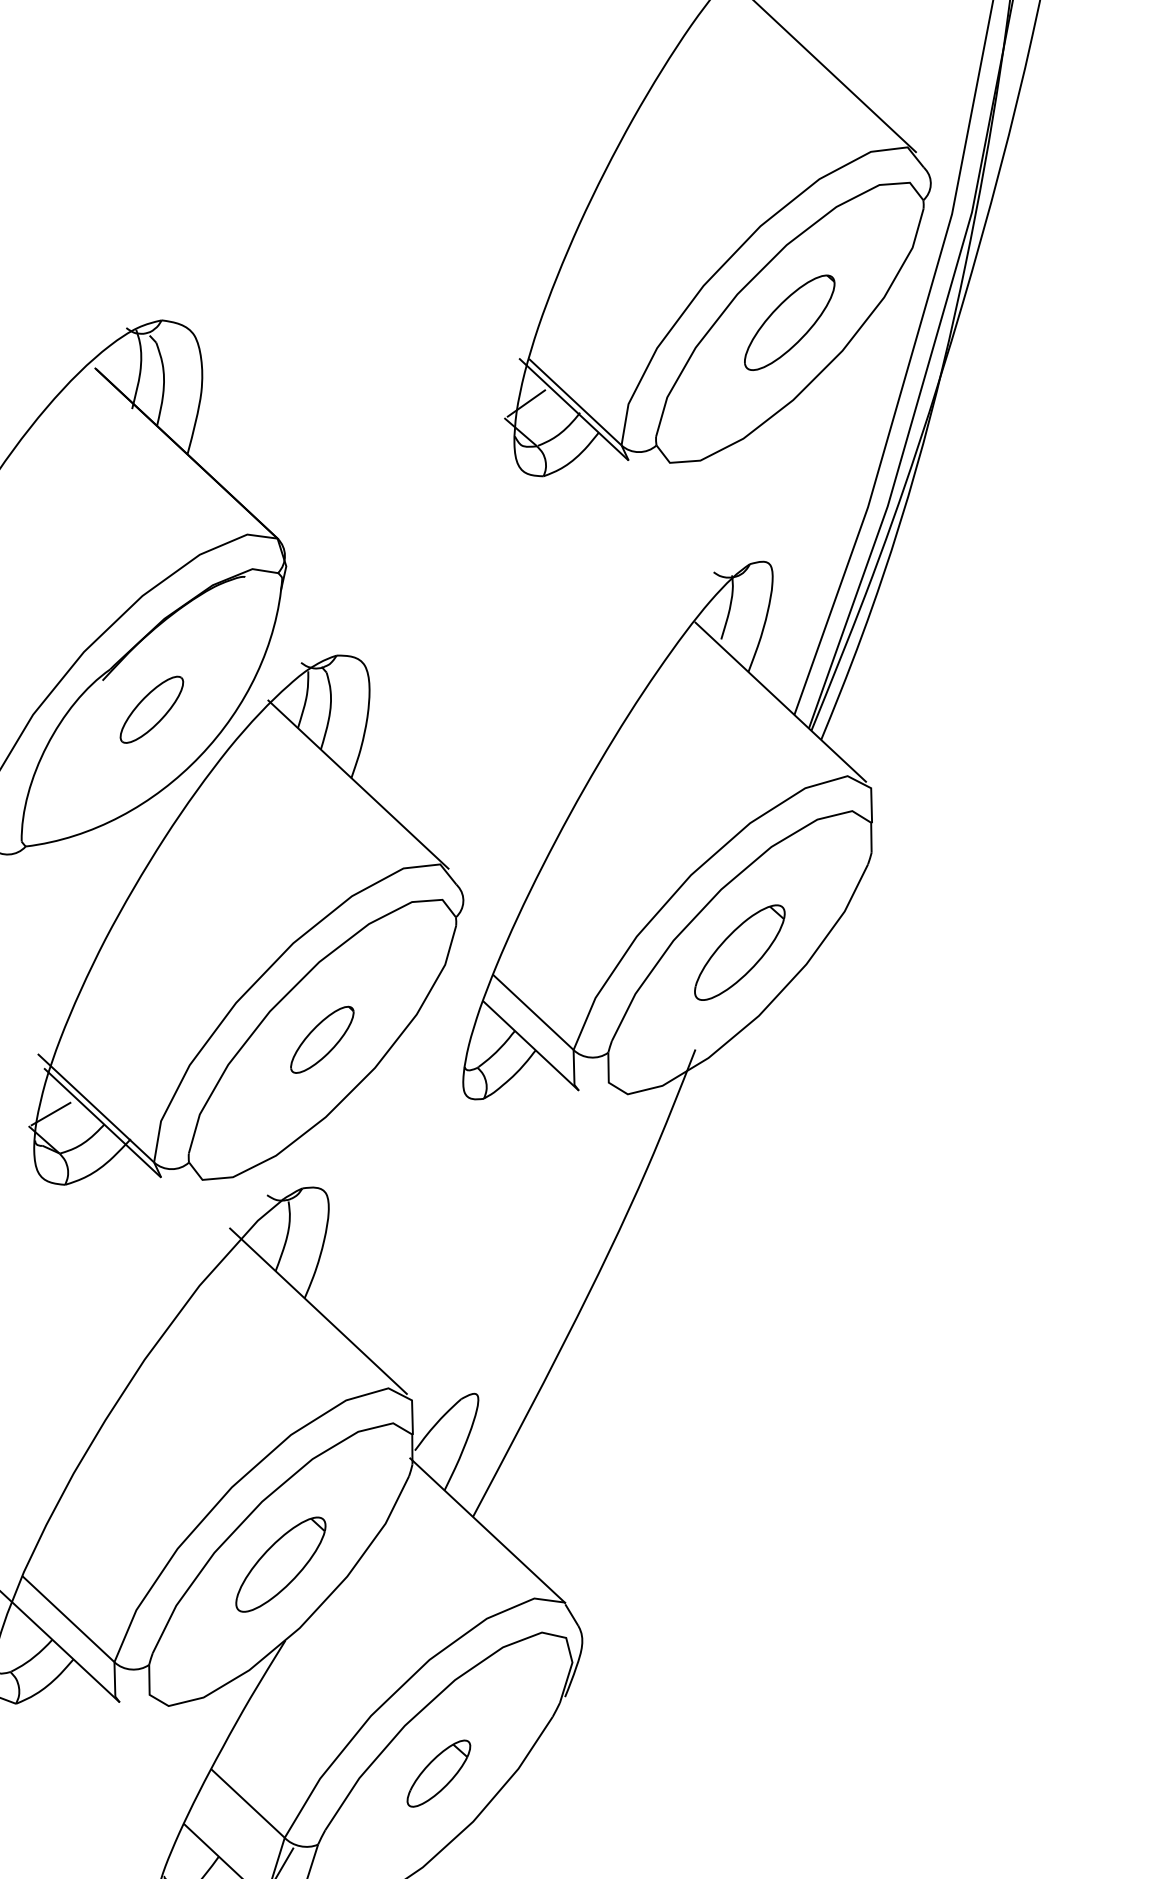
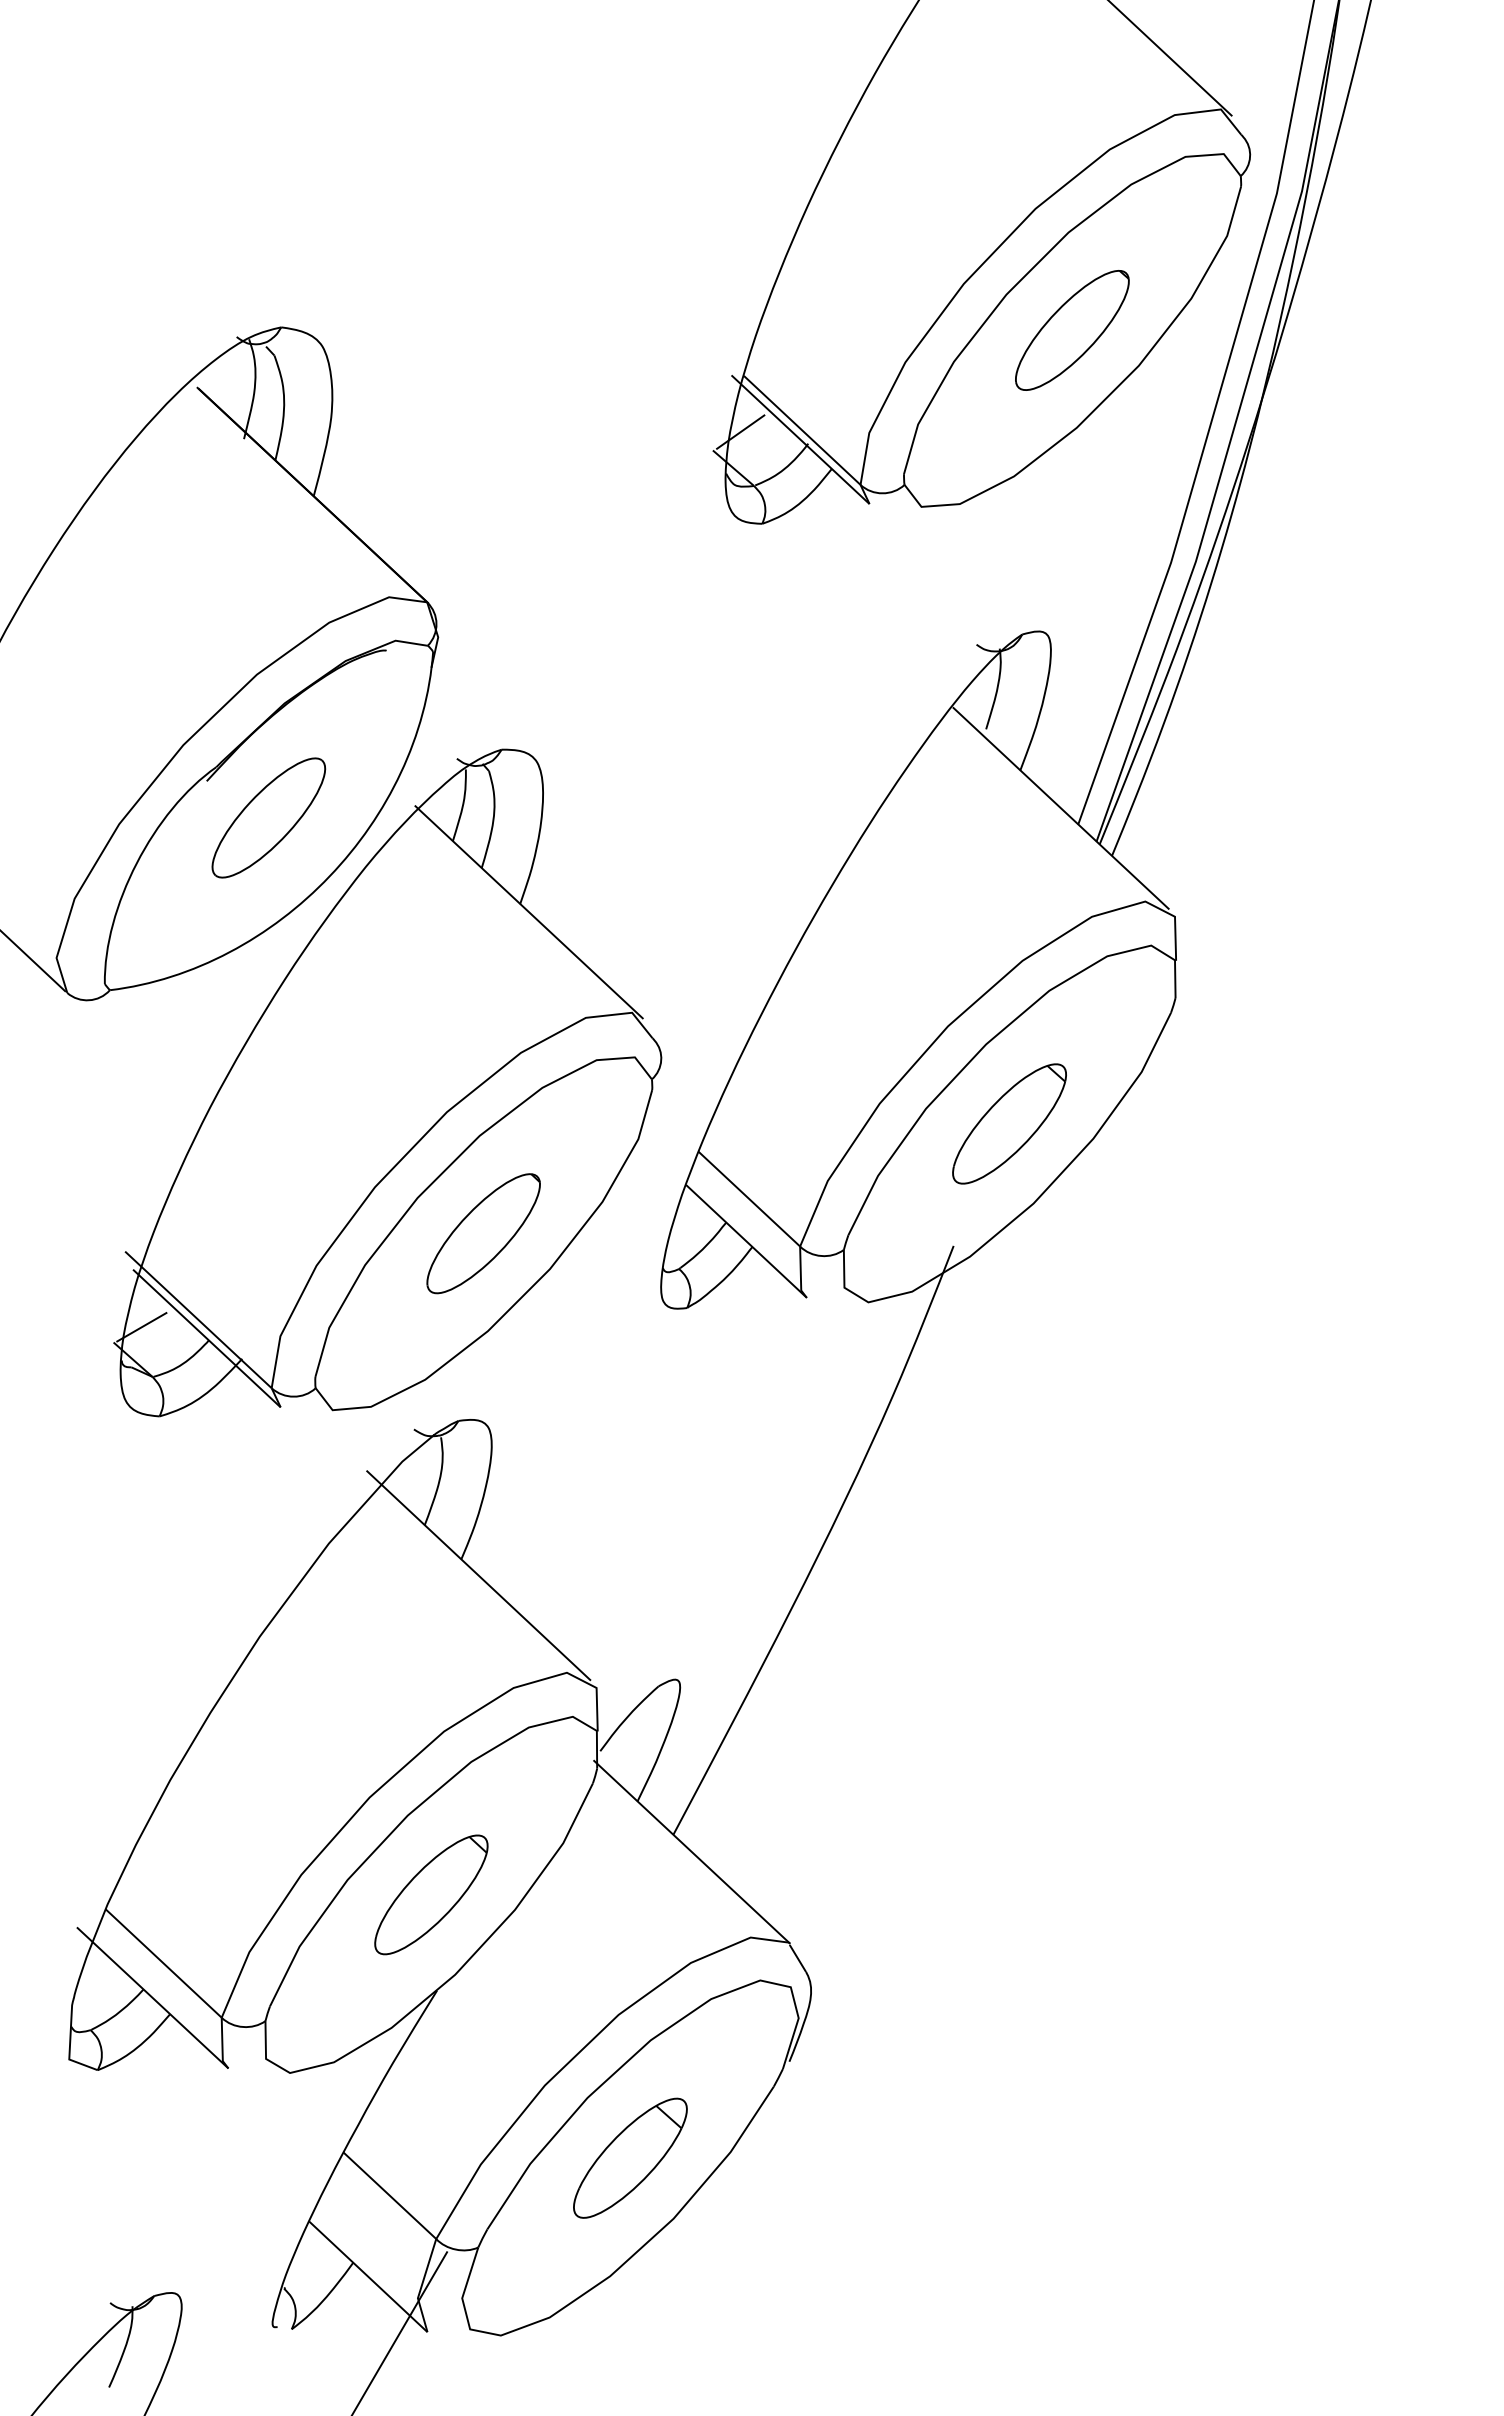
part: (151, 709) -> (268, 817), size x1.43
part: (322, 1039) -> (483, 1233), size x1.43
part: (438, 1773) -> (630, 2157), size x1.43

